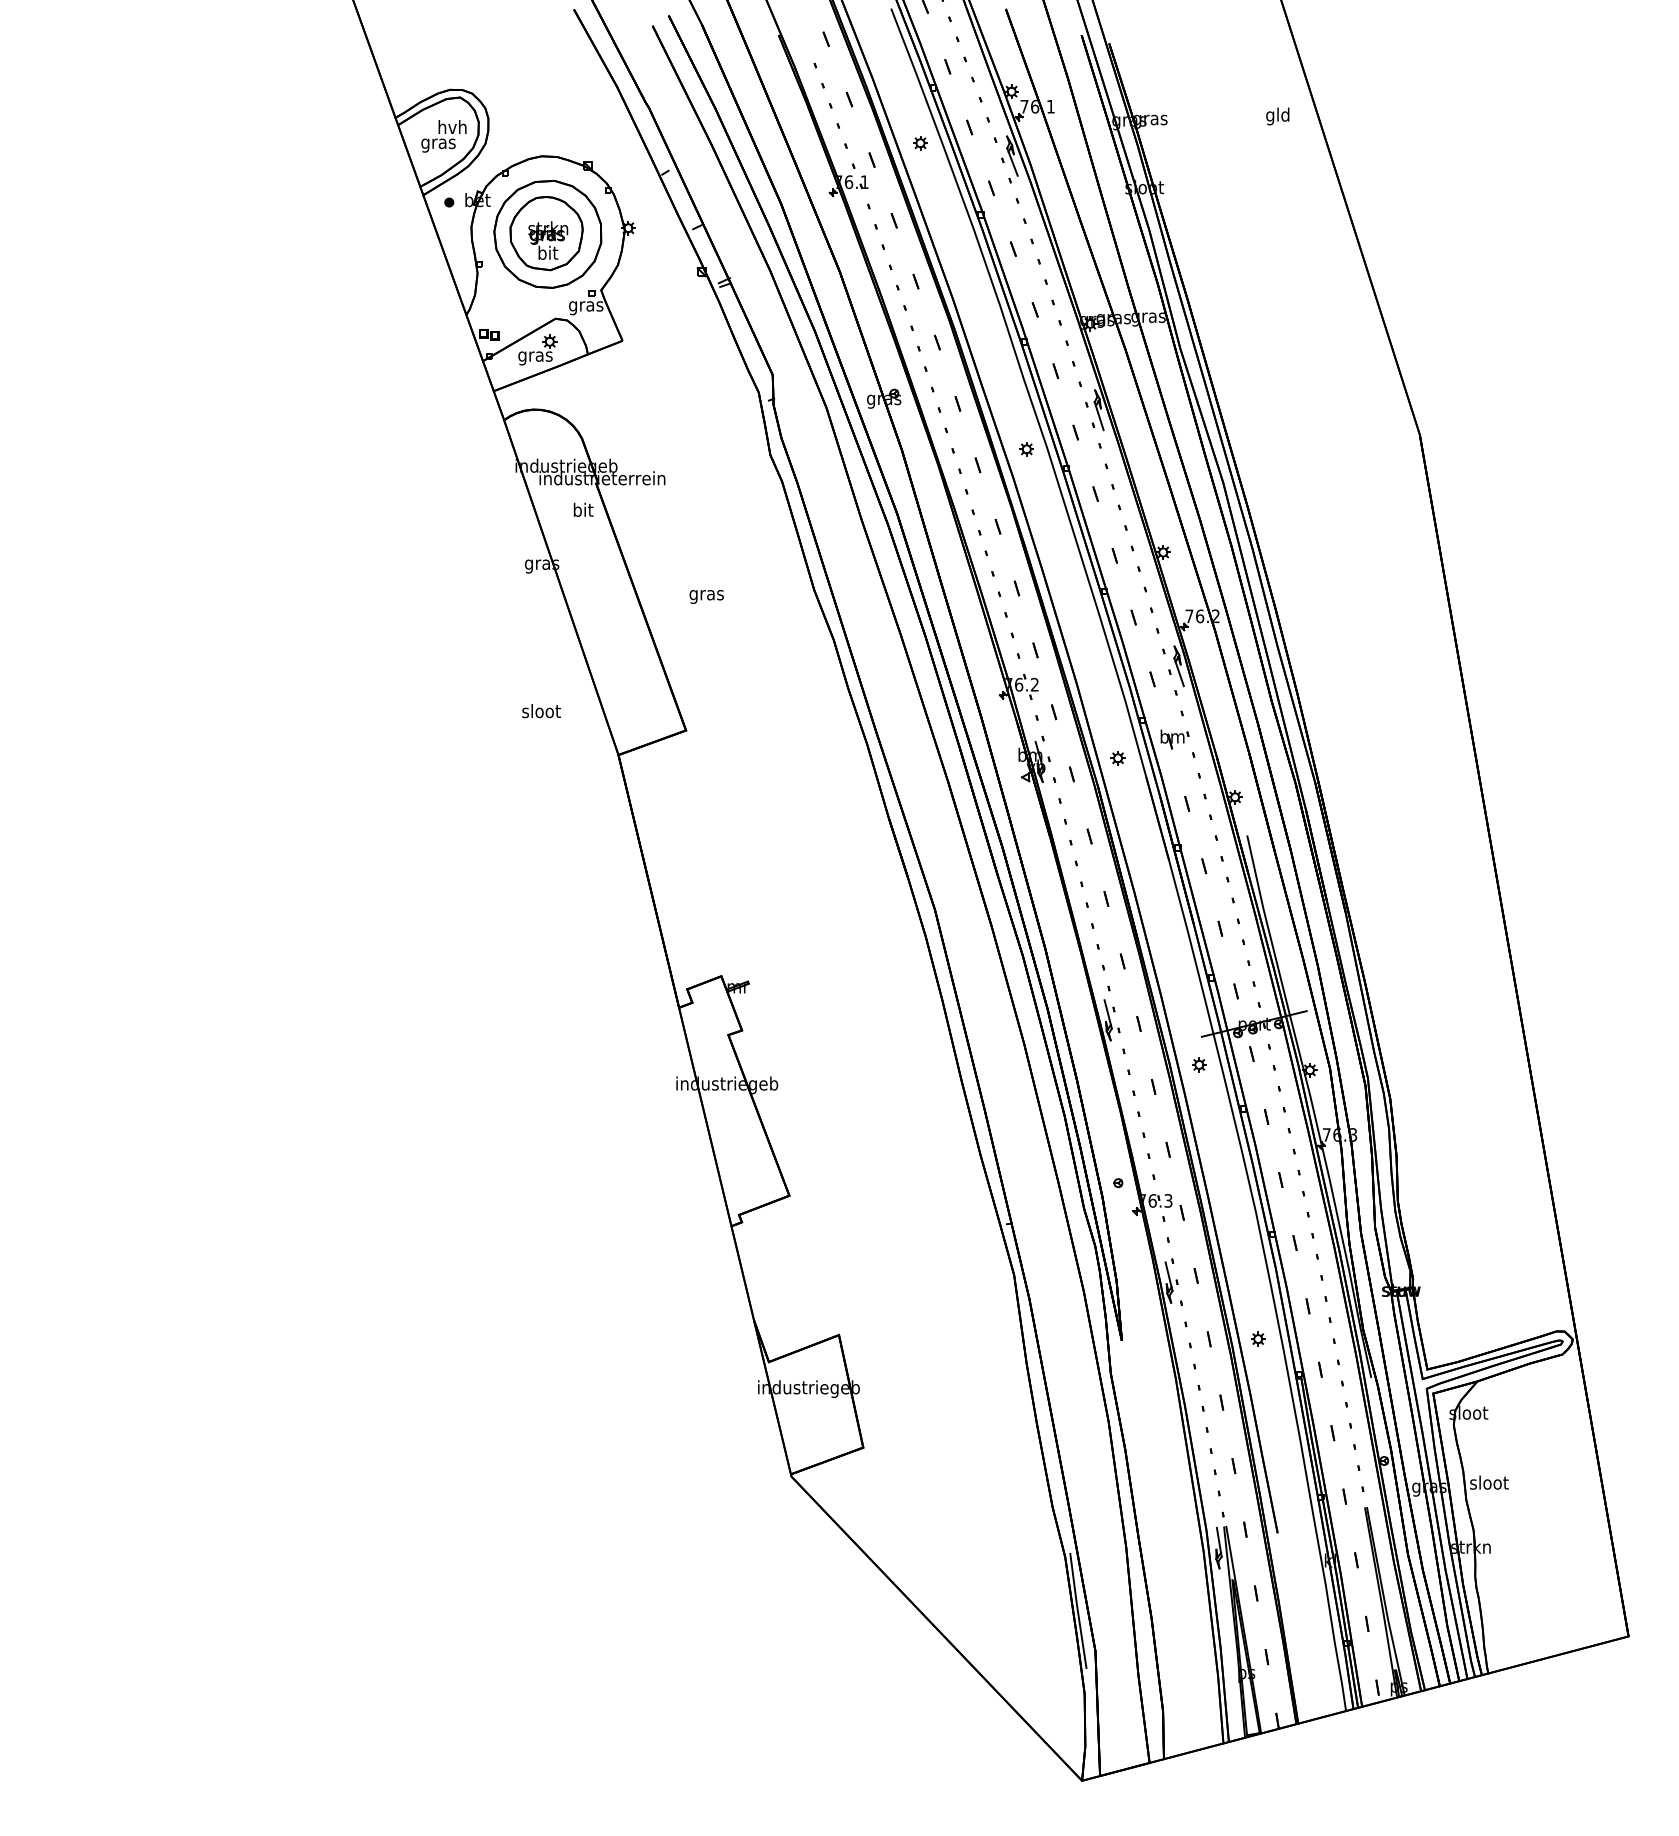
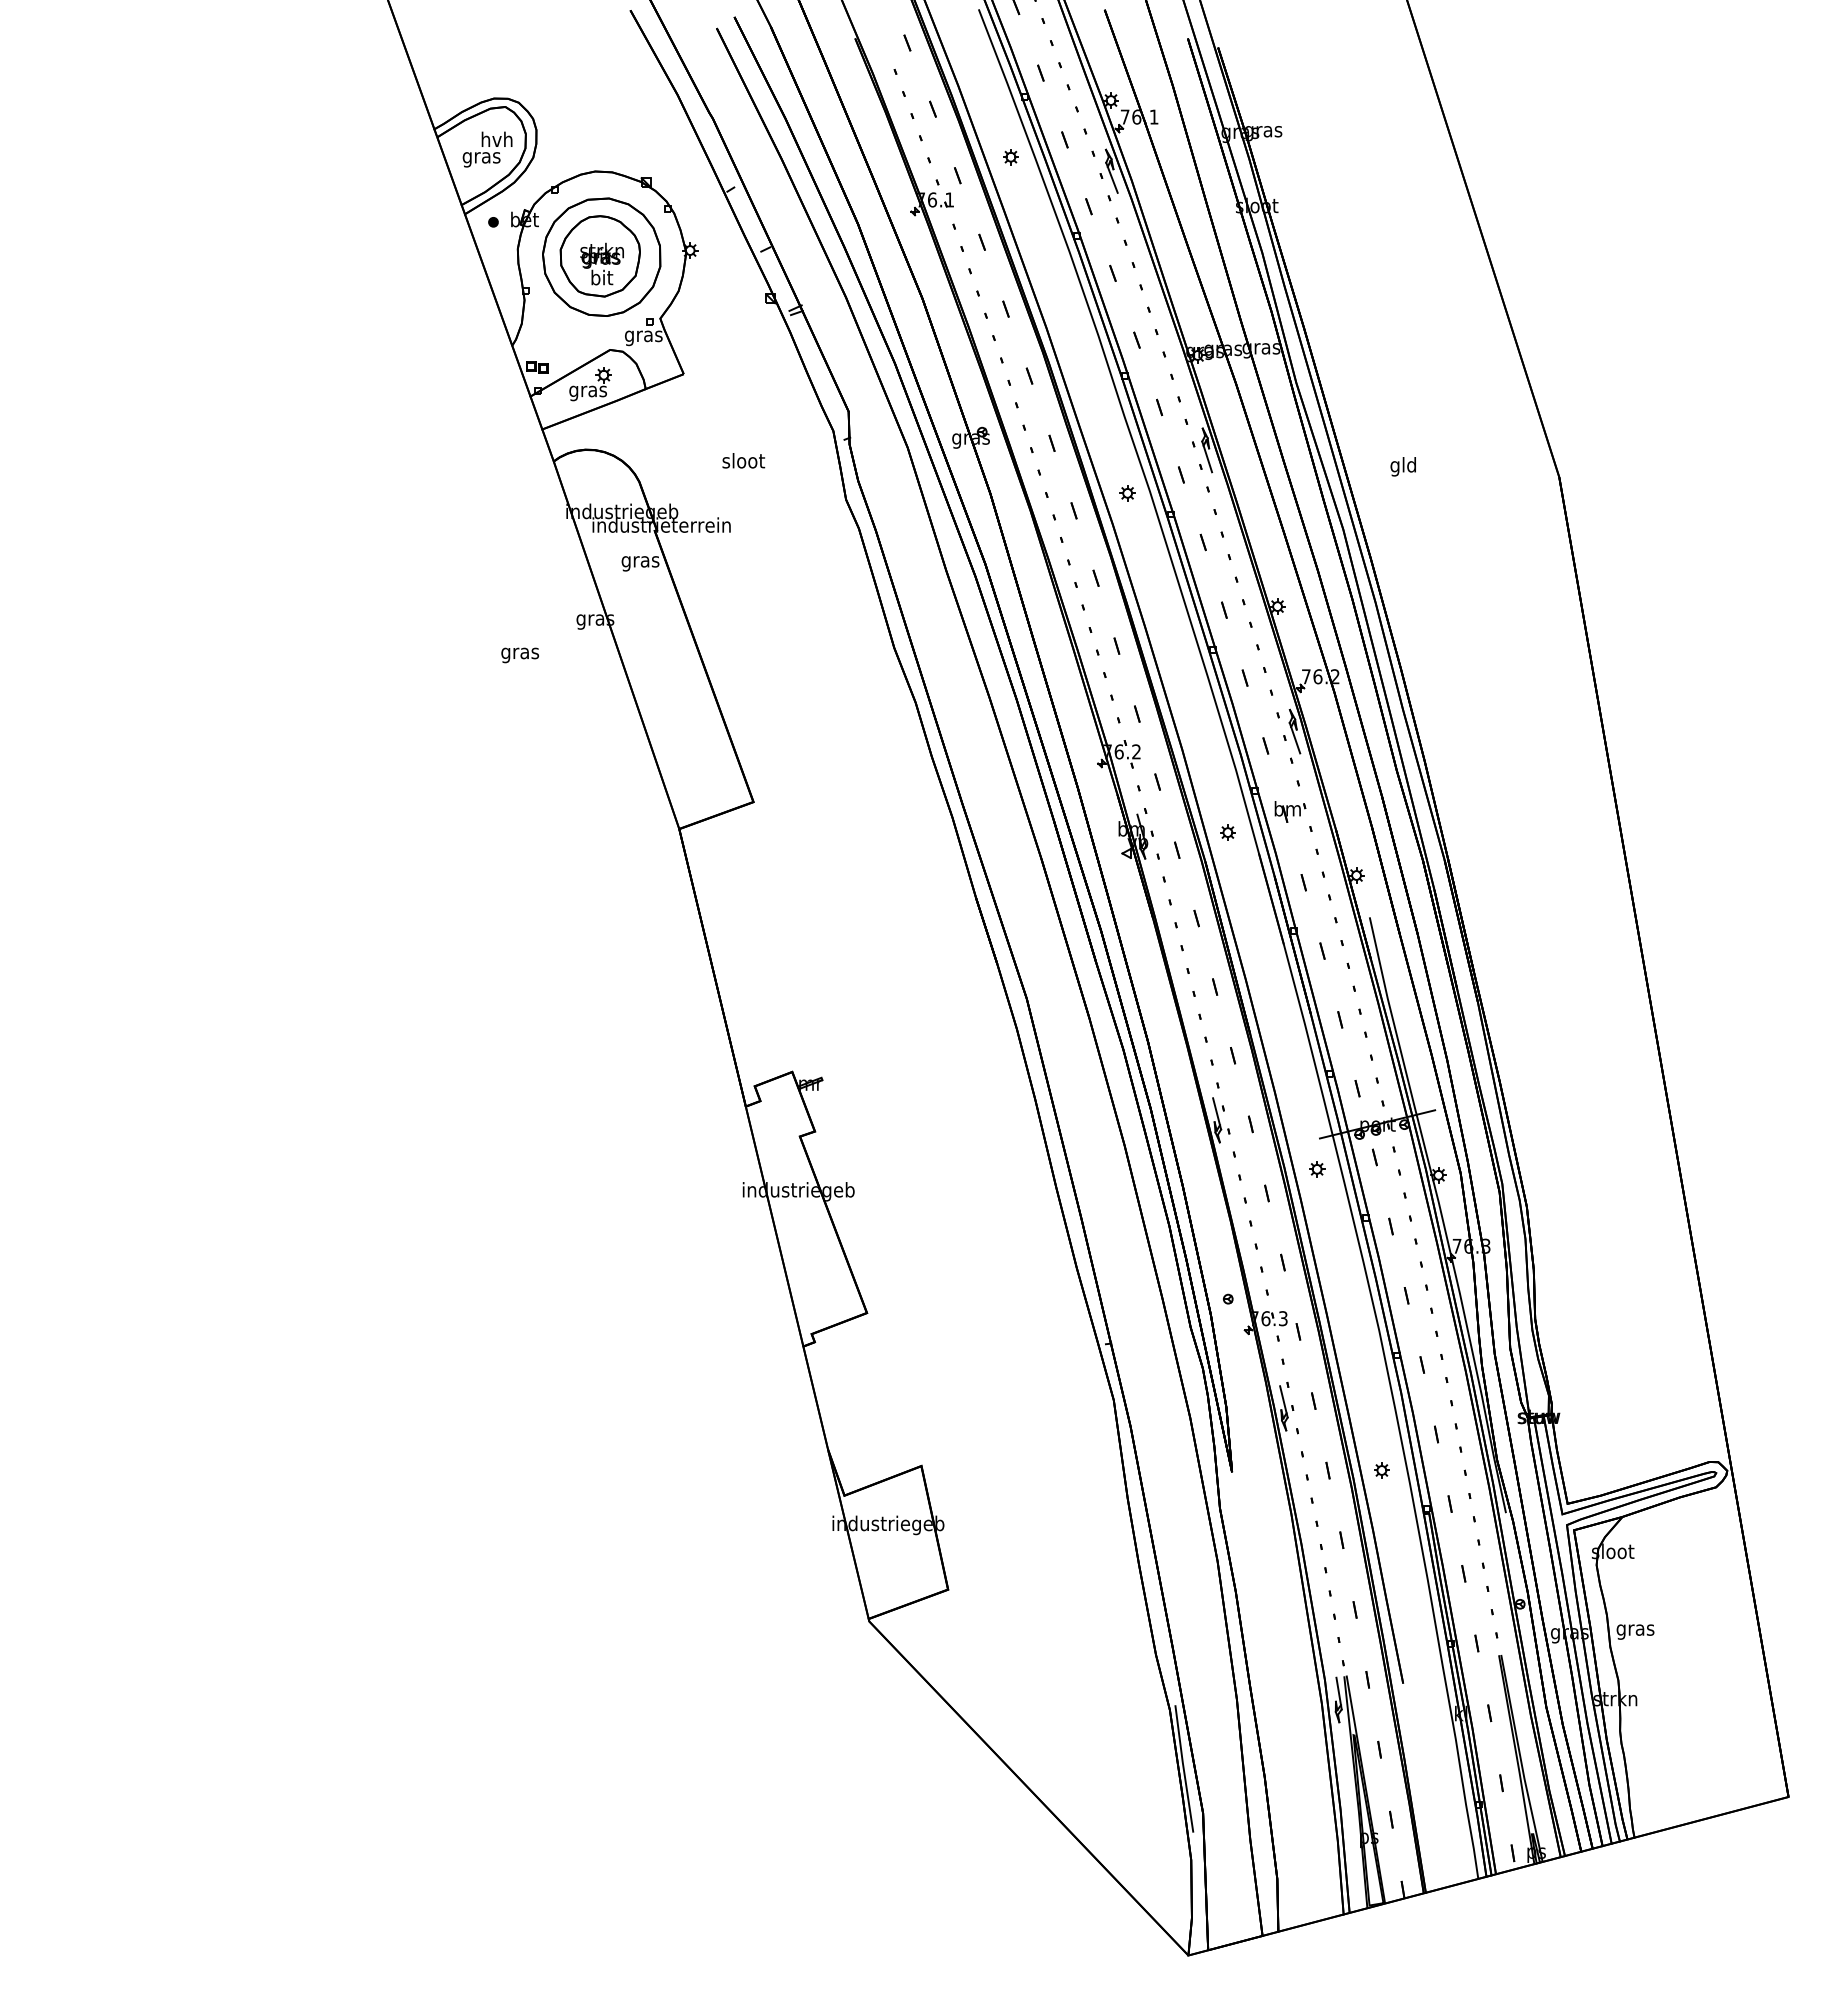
text: (1277, 116) -> (1402, 466), moved
text: (583, 511) -> (640, 561), bit -> gras
text: (706, 597) -> (519, 655), moved
text: (541, 710) -> (743, 460), moved
text: (1489, 1483) -> (1635, 1629), sloot -> gras

